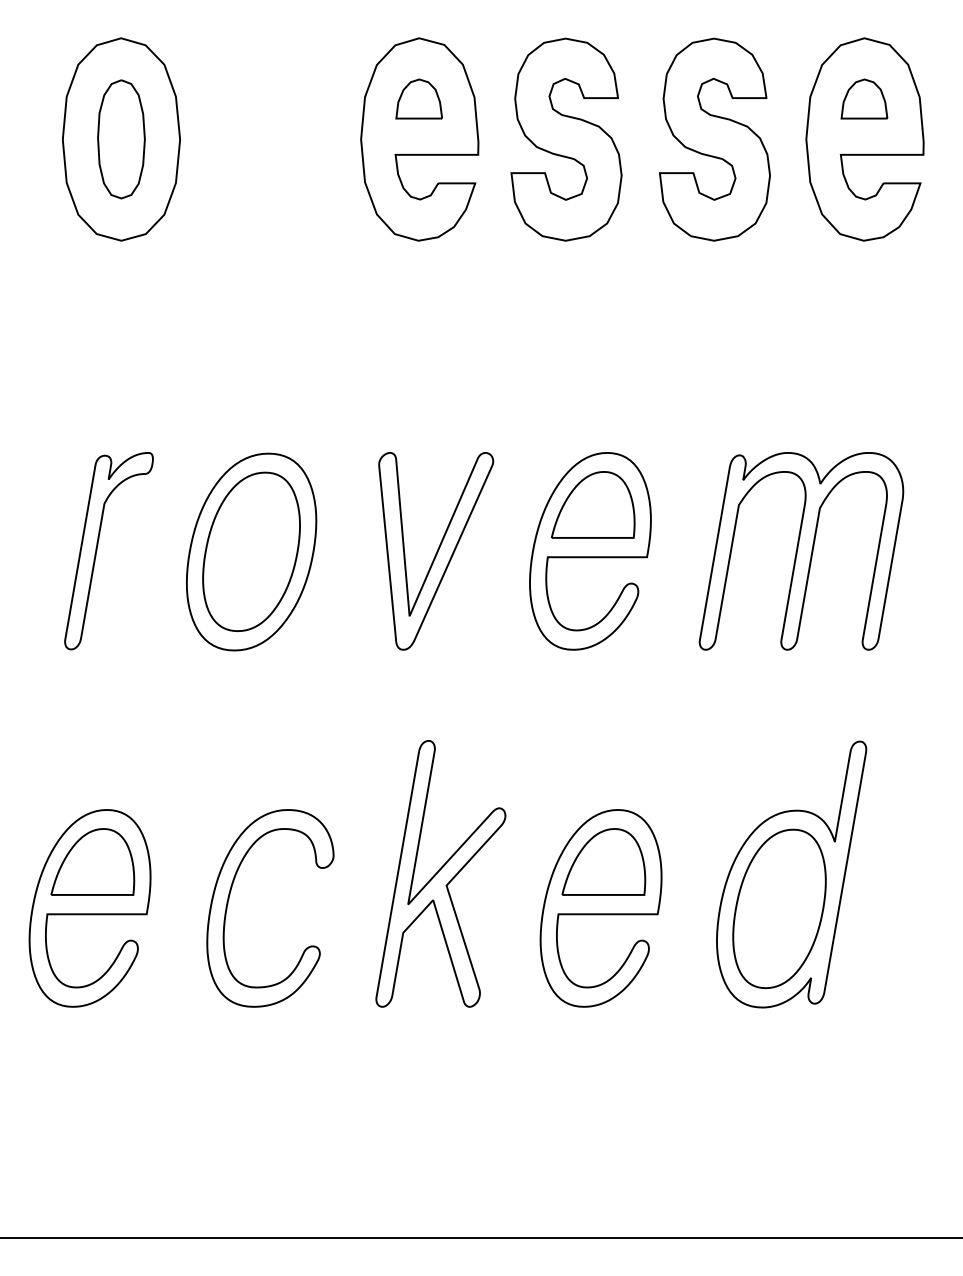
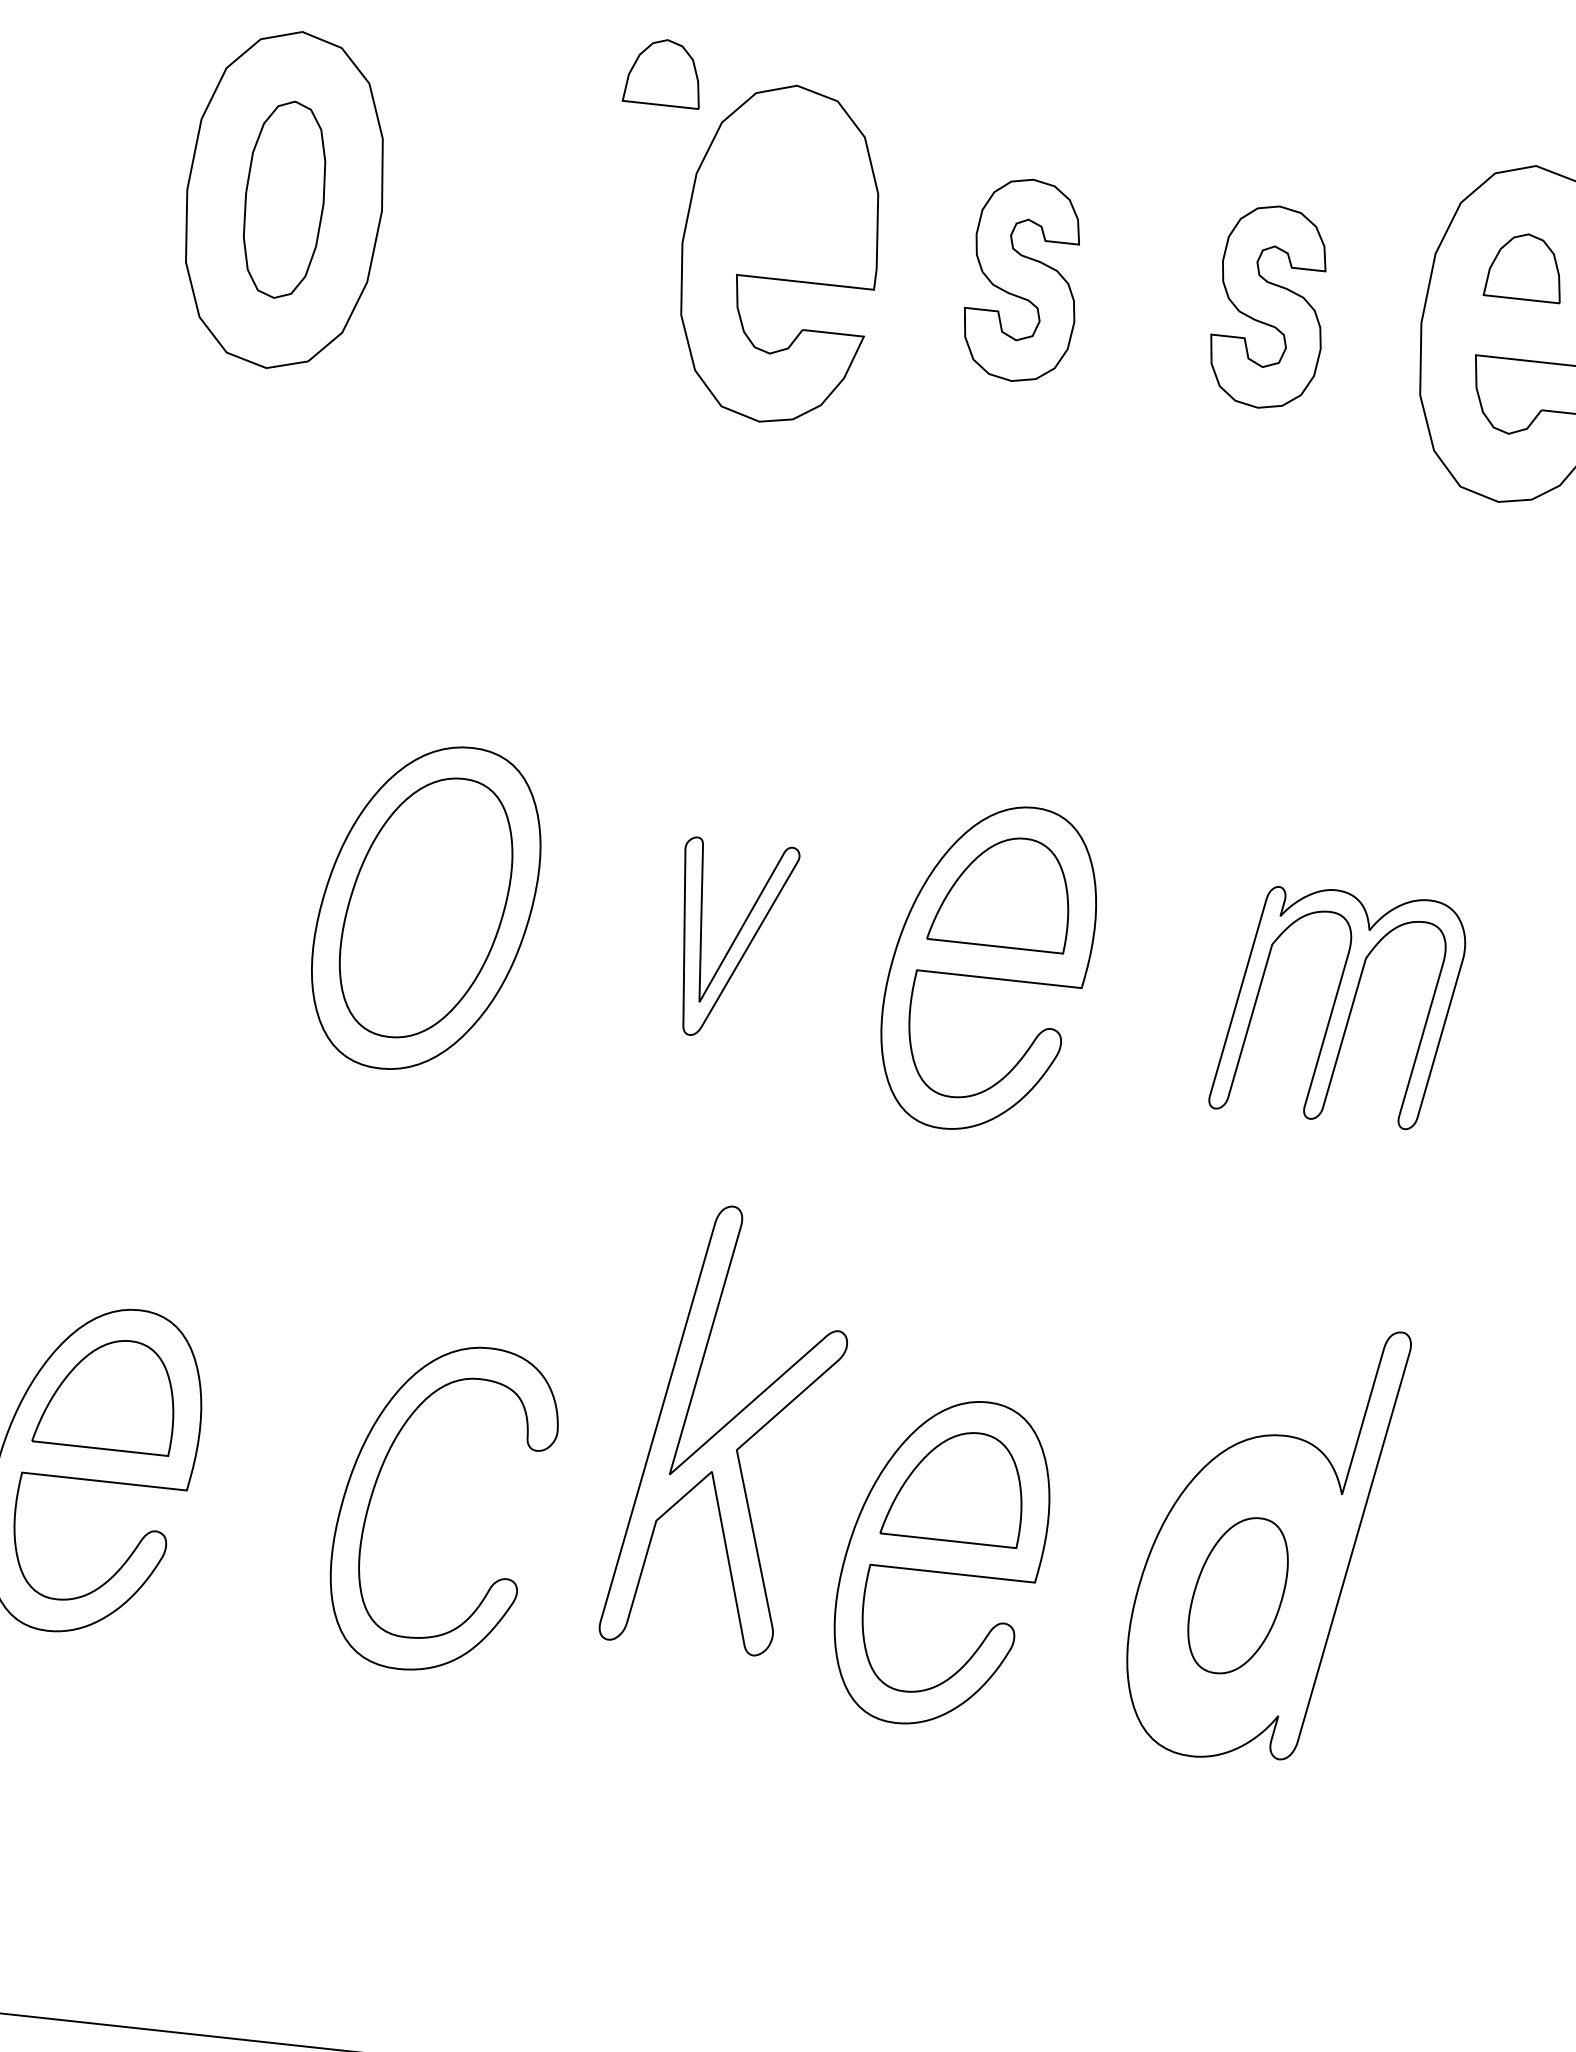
part: (418, 98) -> (663, 71), moved
part: (566, 139) -> (1023, 280), size x0.6
part: (714, 139) -> (1268, 306), size x0.6
part: (97, 551) -> (170, 879), removed
part: (436, 551) -> (733, 940), size x0.6
part: (801, 551) -> (1339, 1006), size x0.7
part: (440, 873) -> (728, 1428), moved
part: (229, 899) -> (376, 1486), moved
part: (779, 908) -> (1238, 1595), size x0.6

